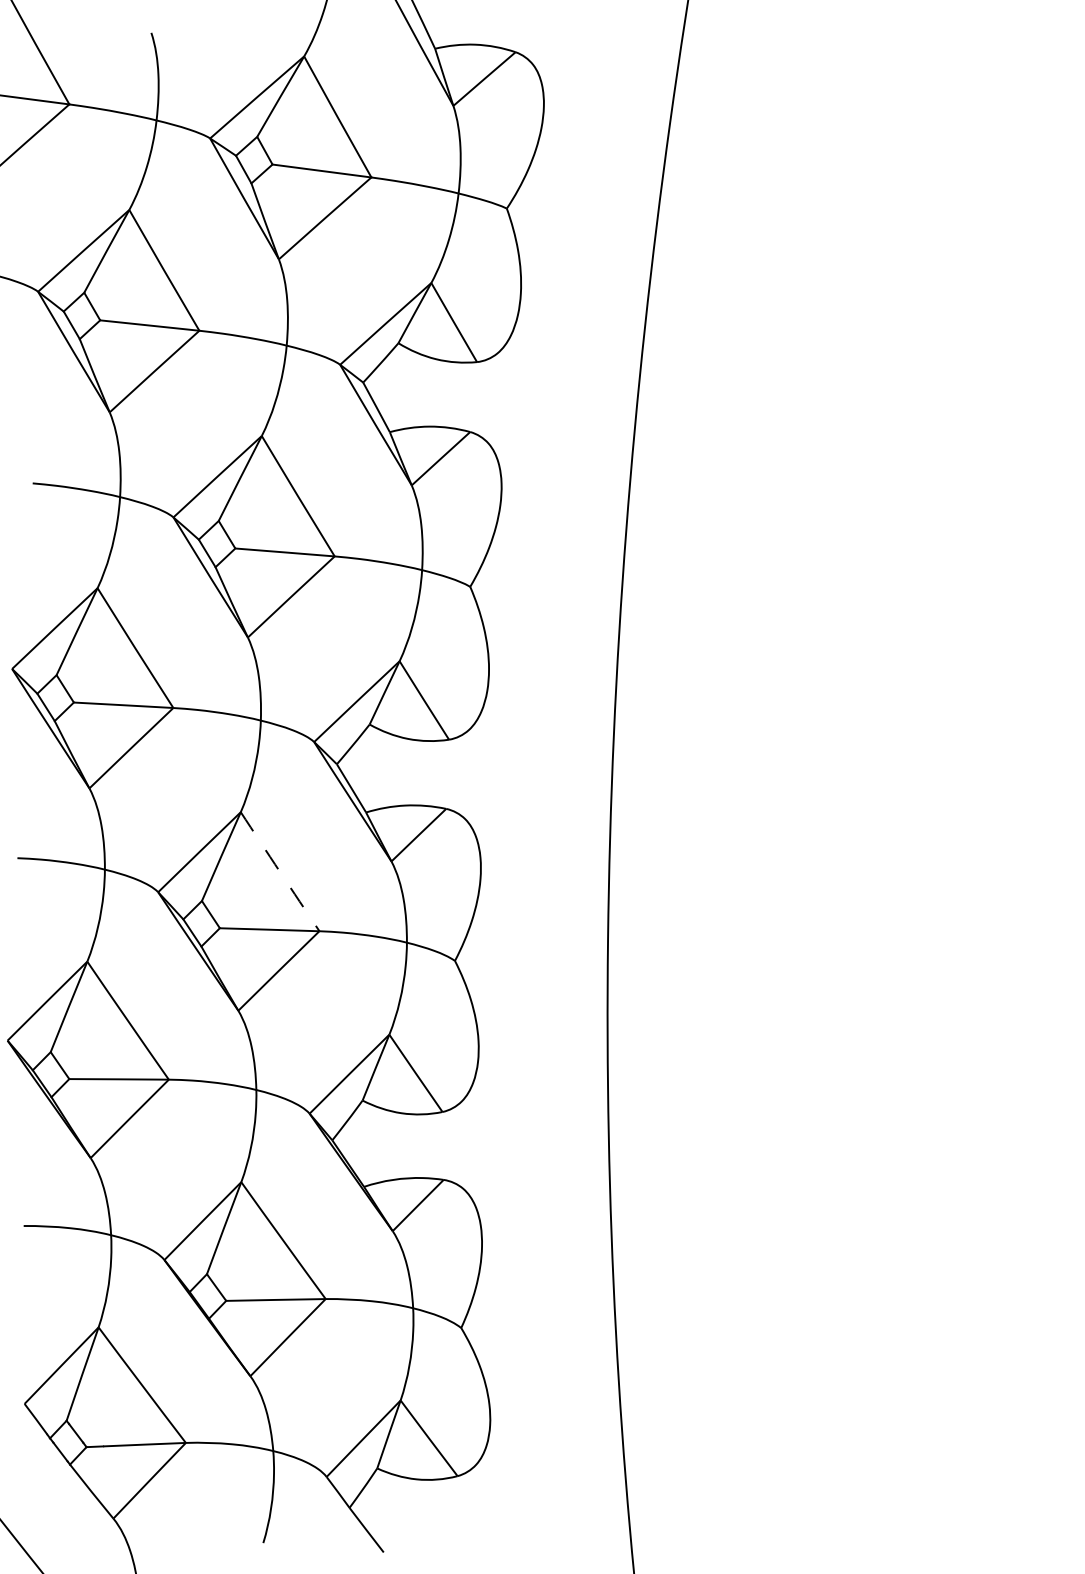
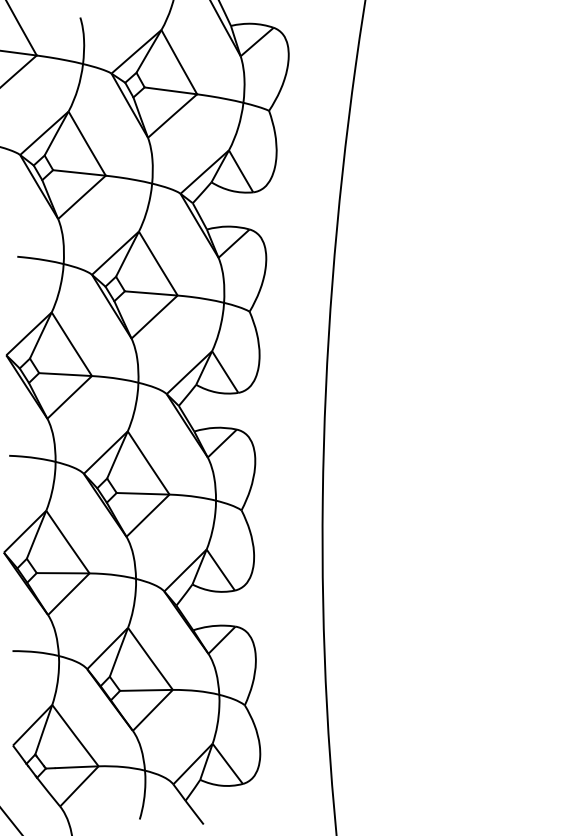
arc: (279, 872) -> (148, 463), dashed -> solid

